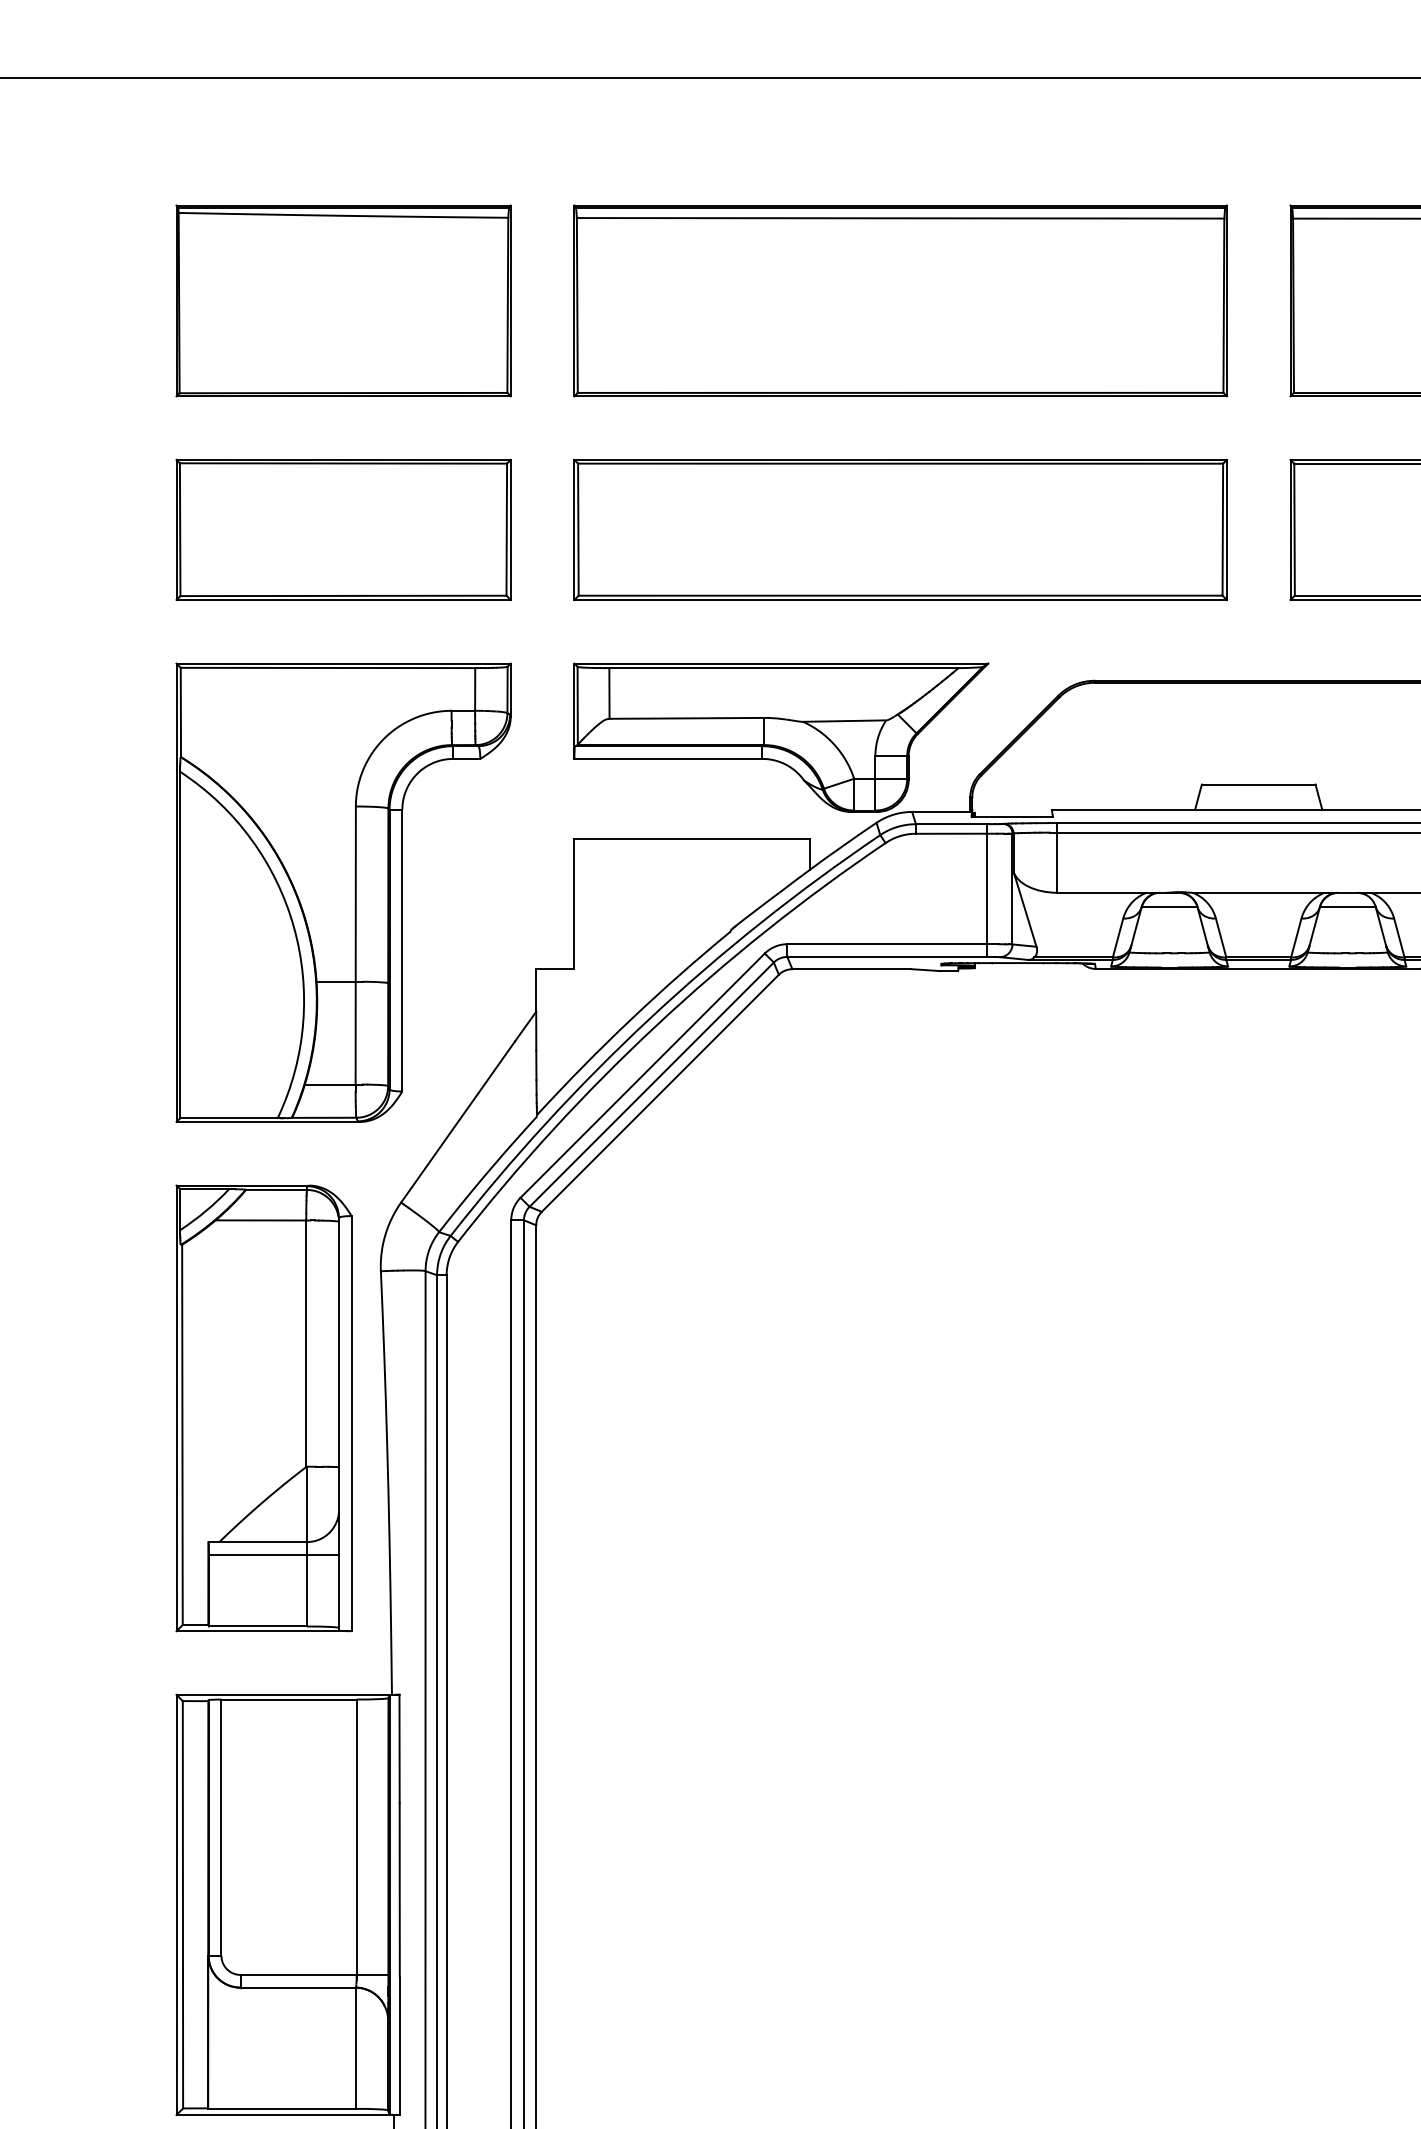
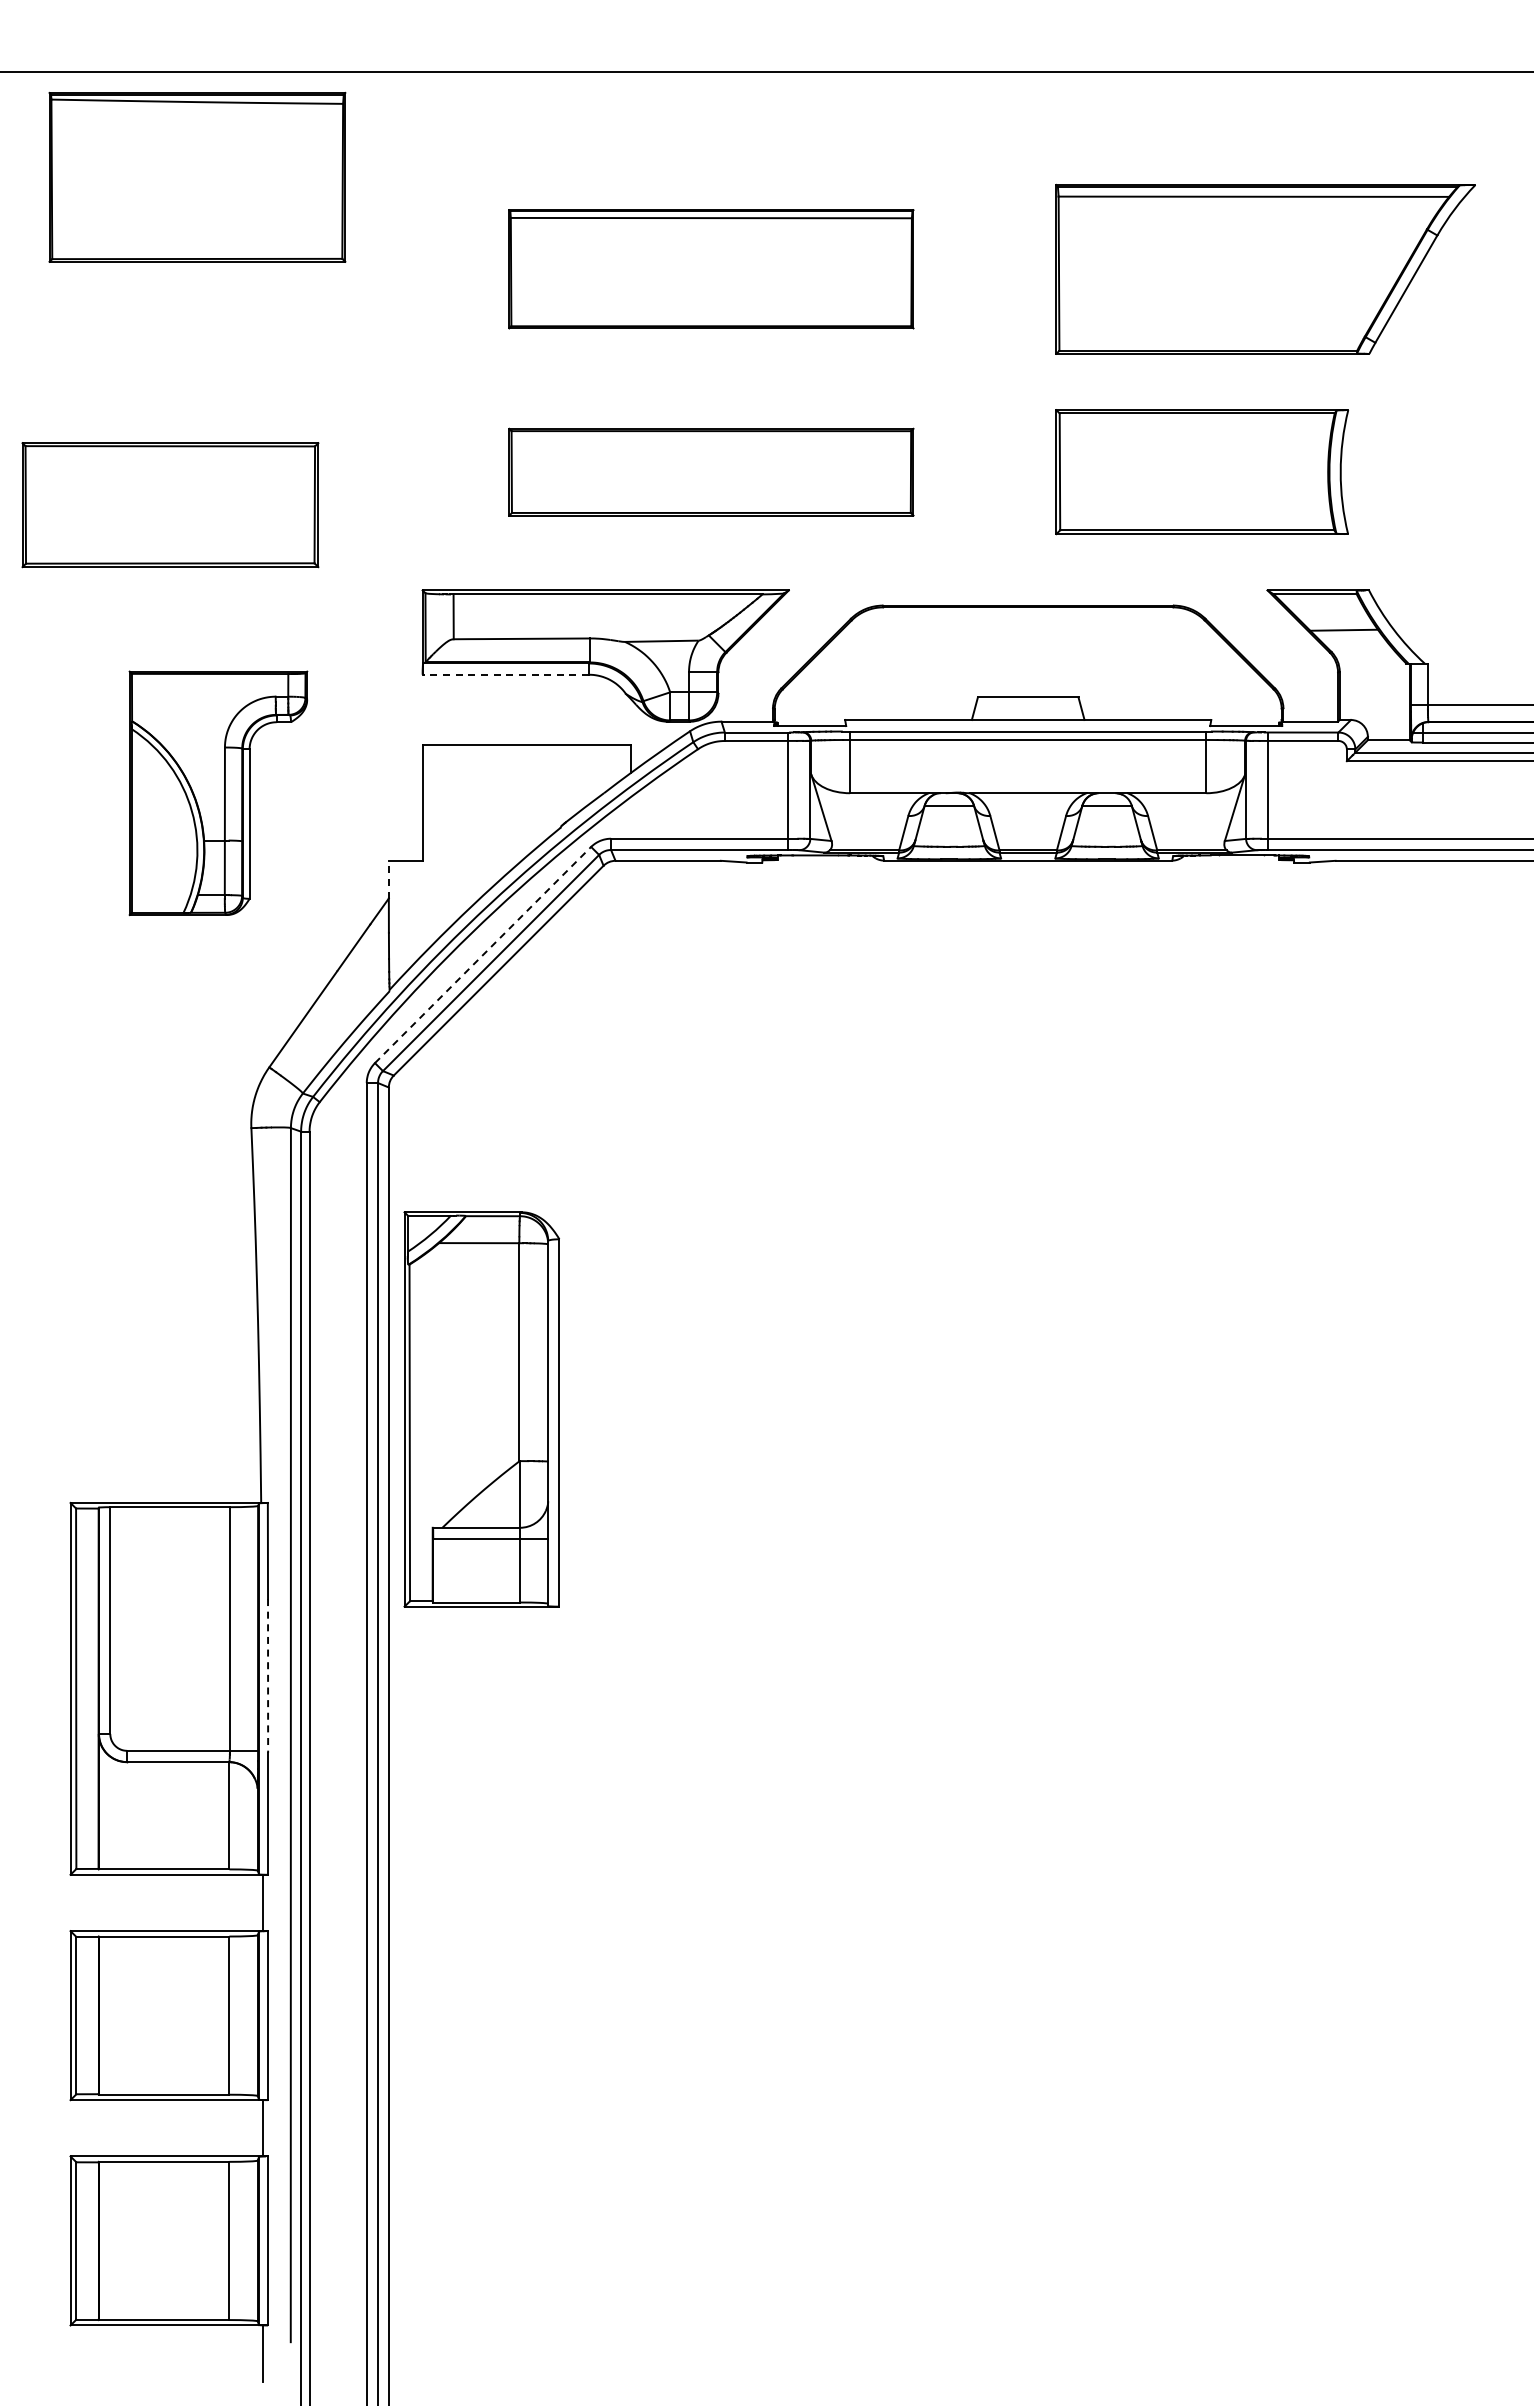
part: (343, 299) -> (197, 176), moved
part: (900, 299) -> (711, 268), size x0.7
part: (343, 530) -> (170, 505), moved
part: (900, 530) -> (711, 472), size x0.7
line: (668, 758) -> (505, 674), solid -> dashed
part: (343, 893) -> (218, 793), size x0.6
line: (535, 990) -> (388, 879), solid -> dashed
line: (643, 1076) -> (483, 955), solid -> dashed
part: (263, 1408) -> (481, 1409), moved
line: (400, 1889) -> (268, 1675), solid -> dashed

